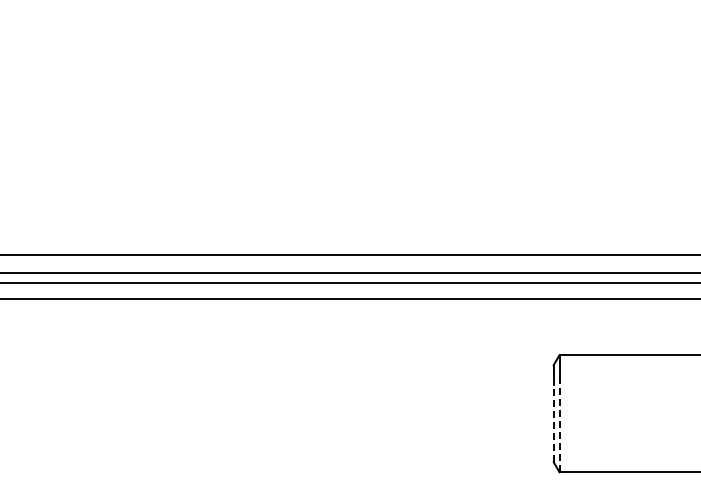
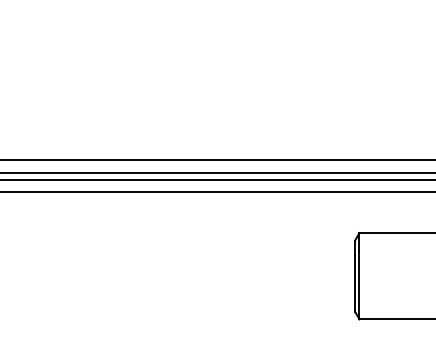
line: (553, 423) -> (354, 283), dashed -> solid
line: (559, 425) -> (359, 284), dashed -> solid

